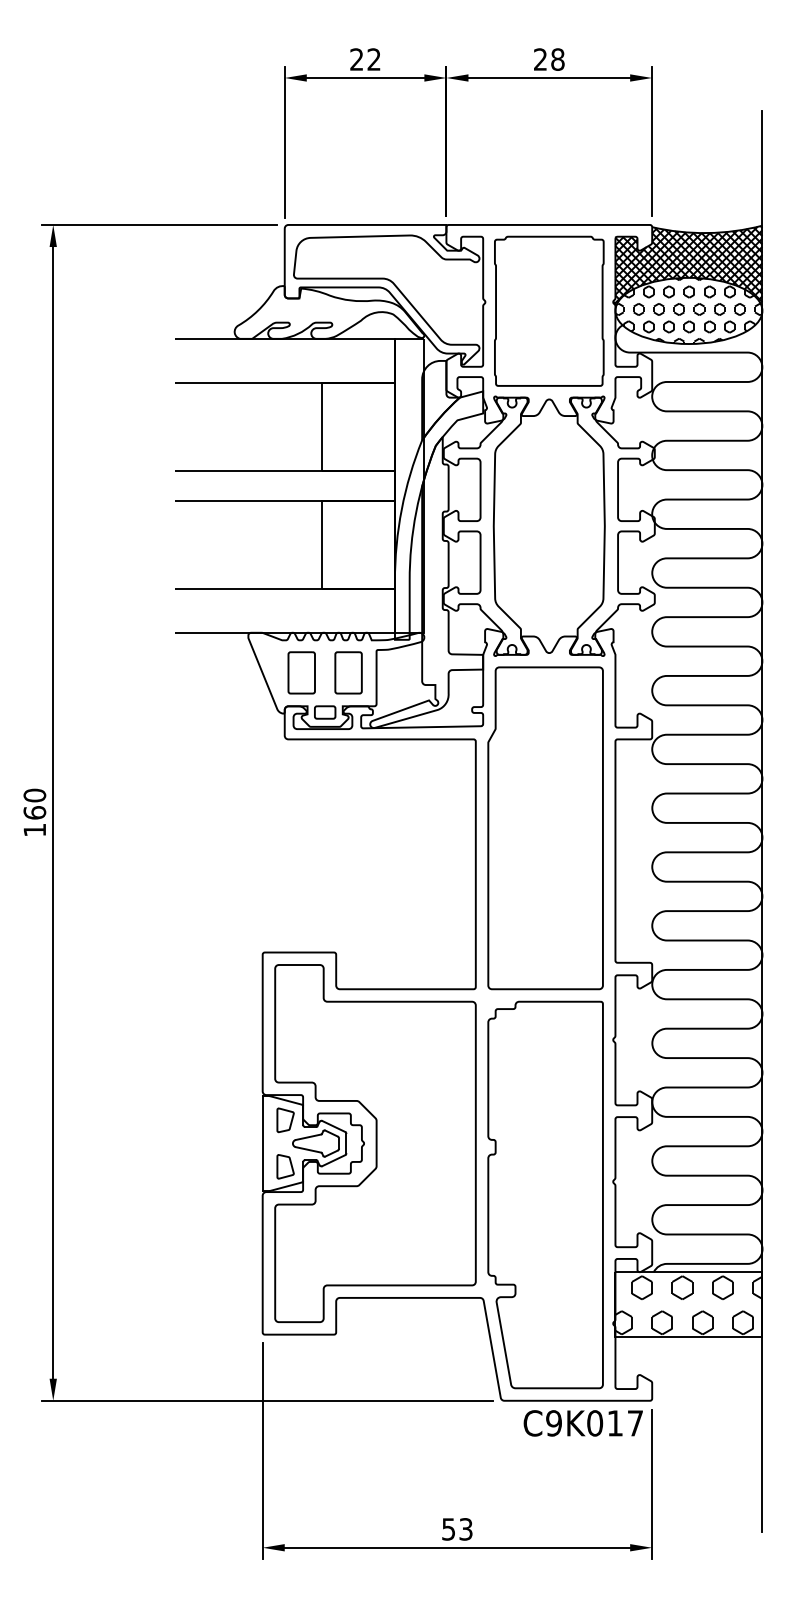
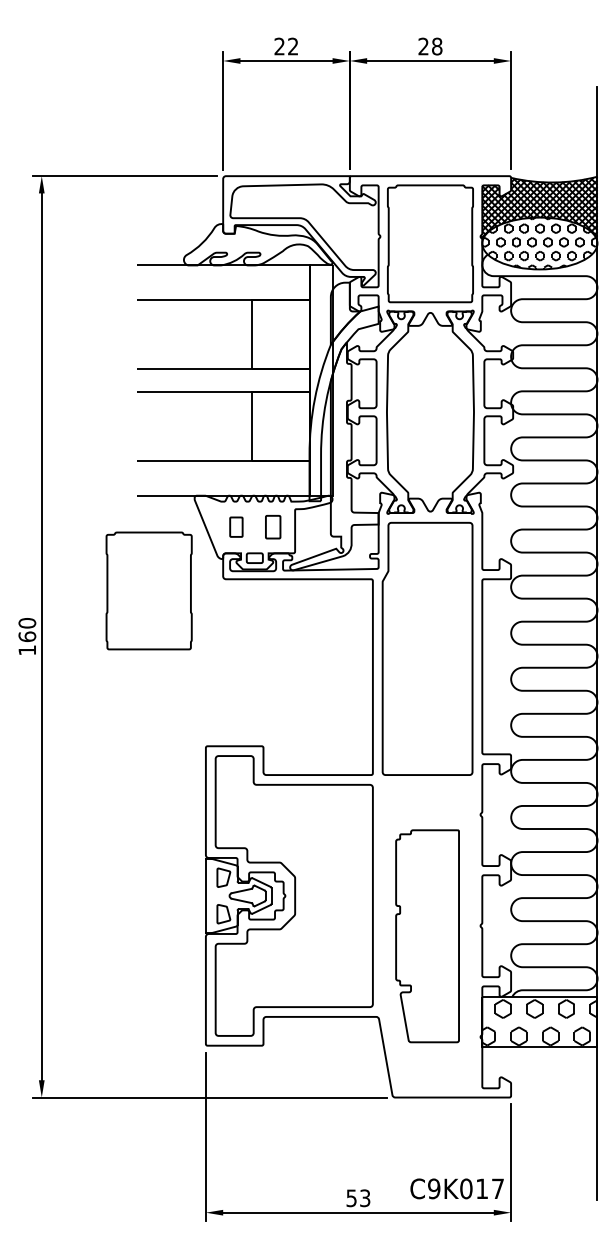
part: (301, 672) -> (236, 526), size x0.6
part: (348, 672) -> (273, 526), size x0.7
part: (190, 753) -> (149, 590), added
part: (545, 1194) -> (427, 935), size x0.7
text: (582, 1423) -> (456, 1188), moved

